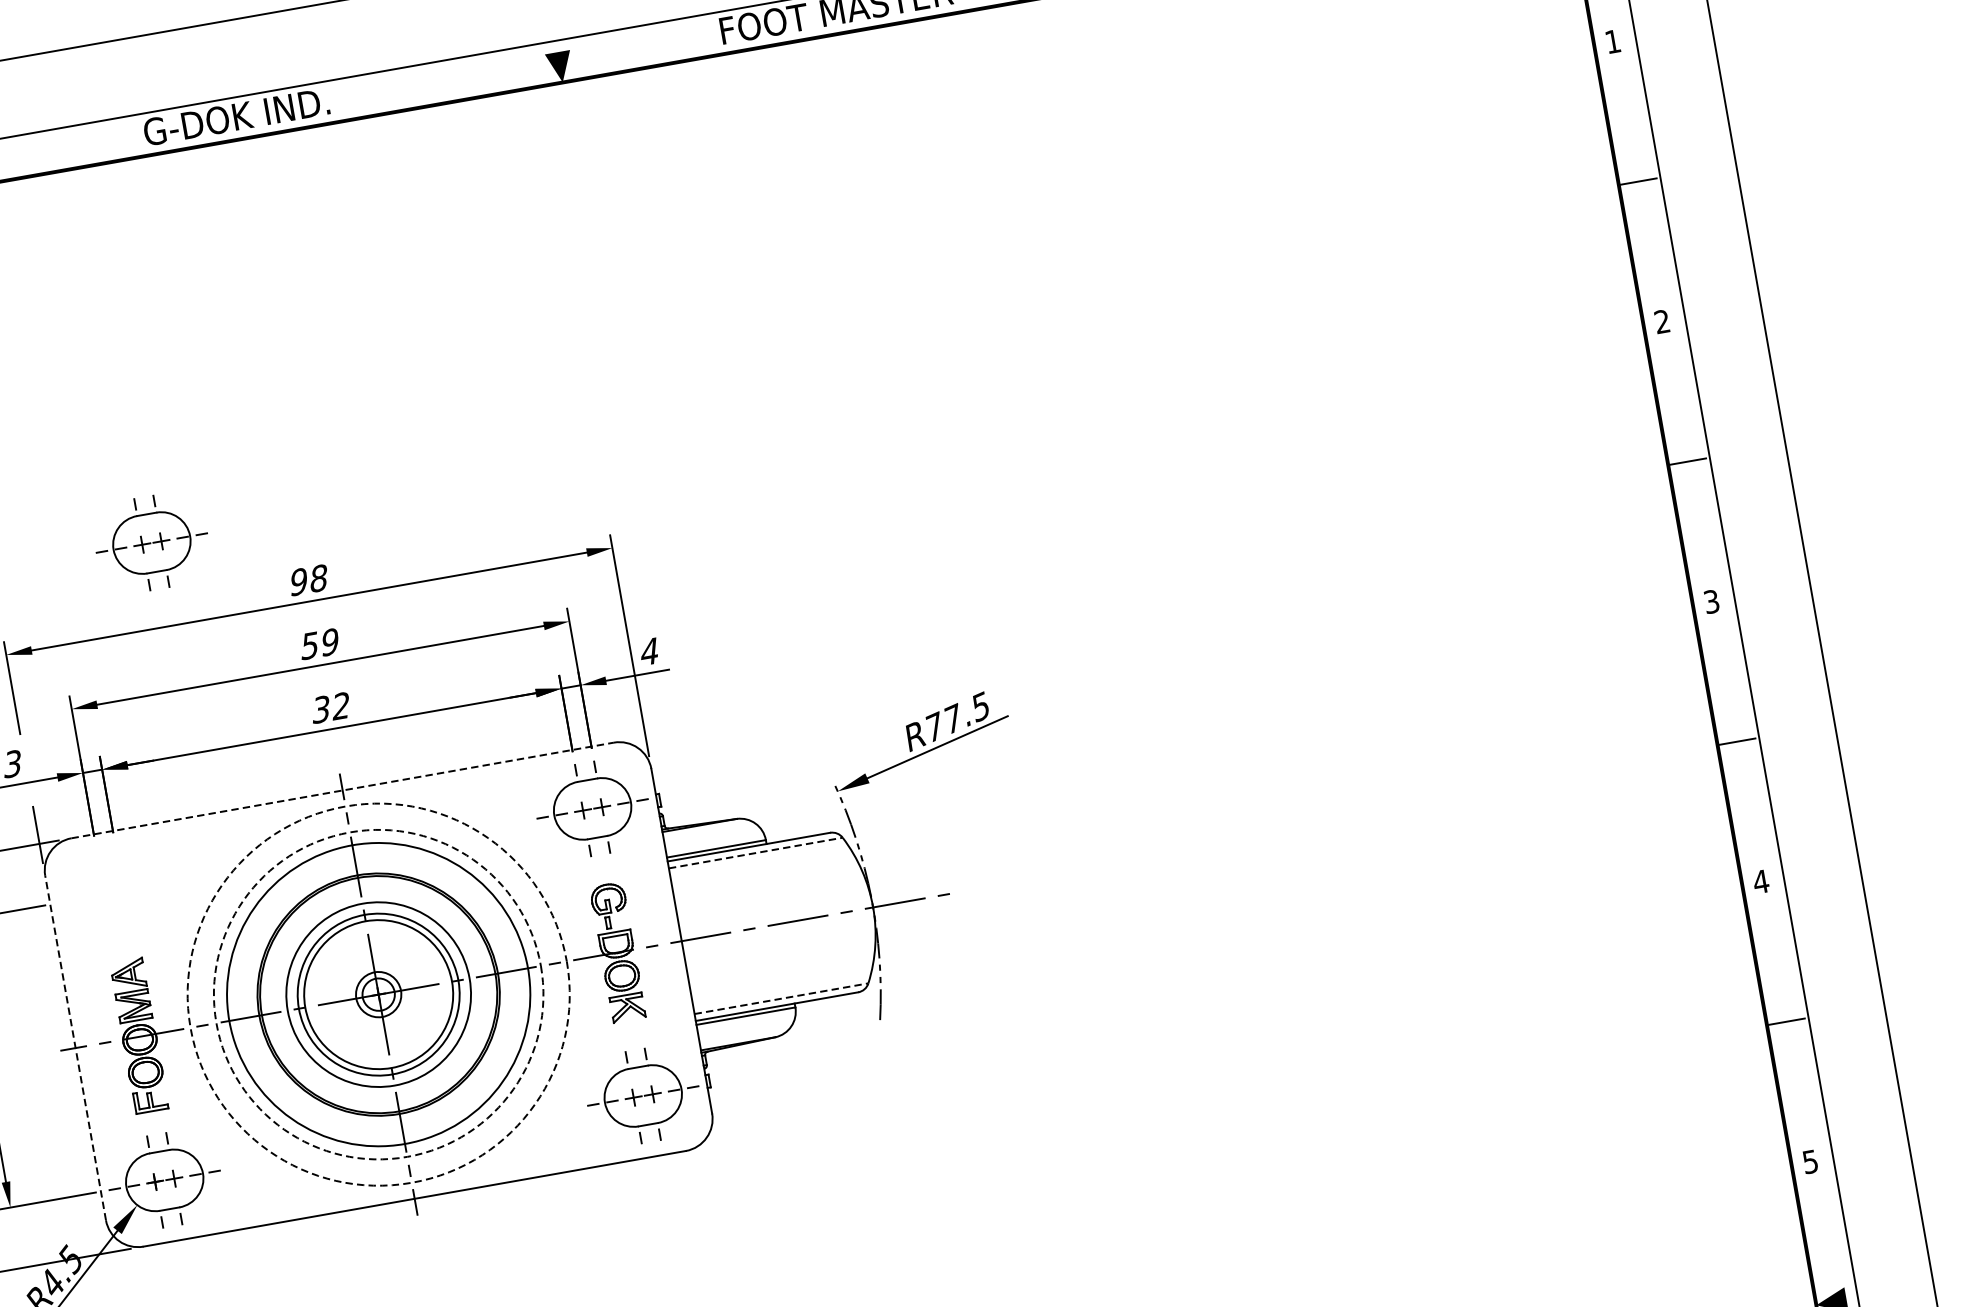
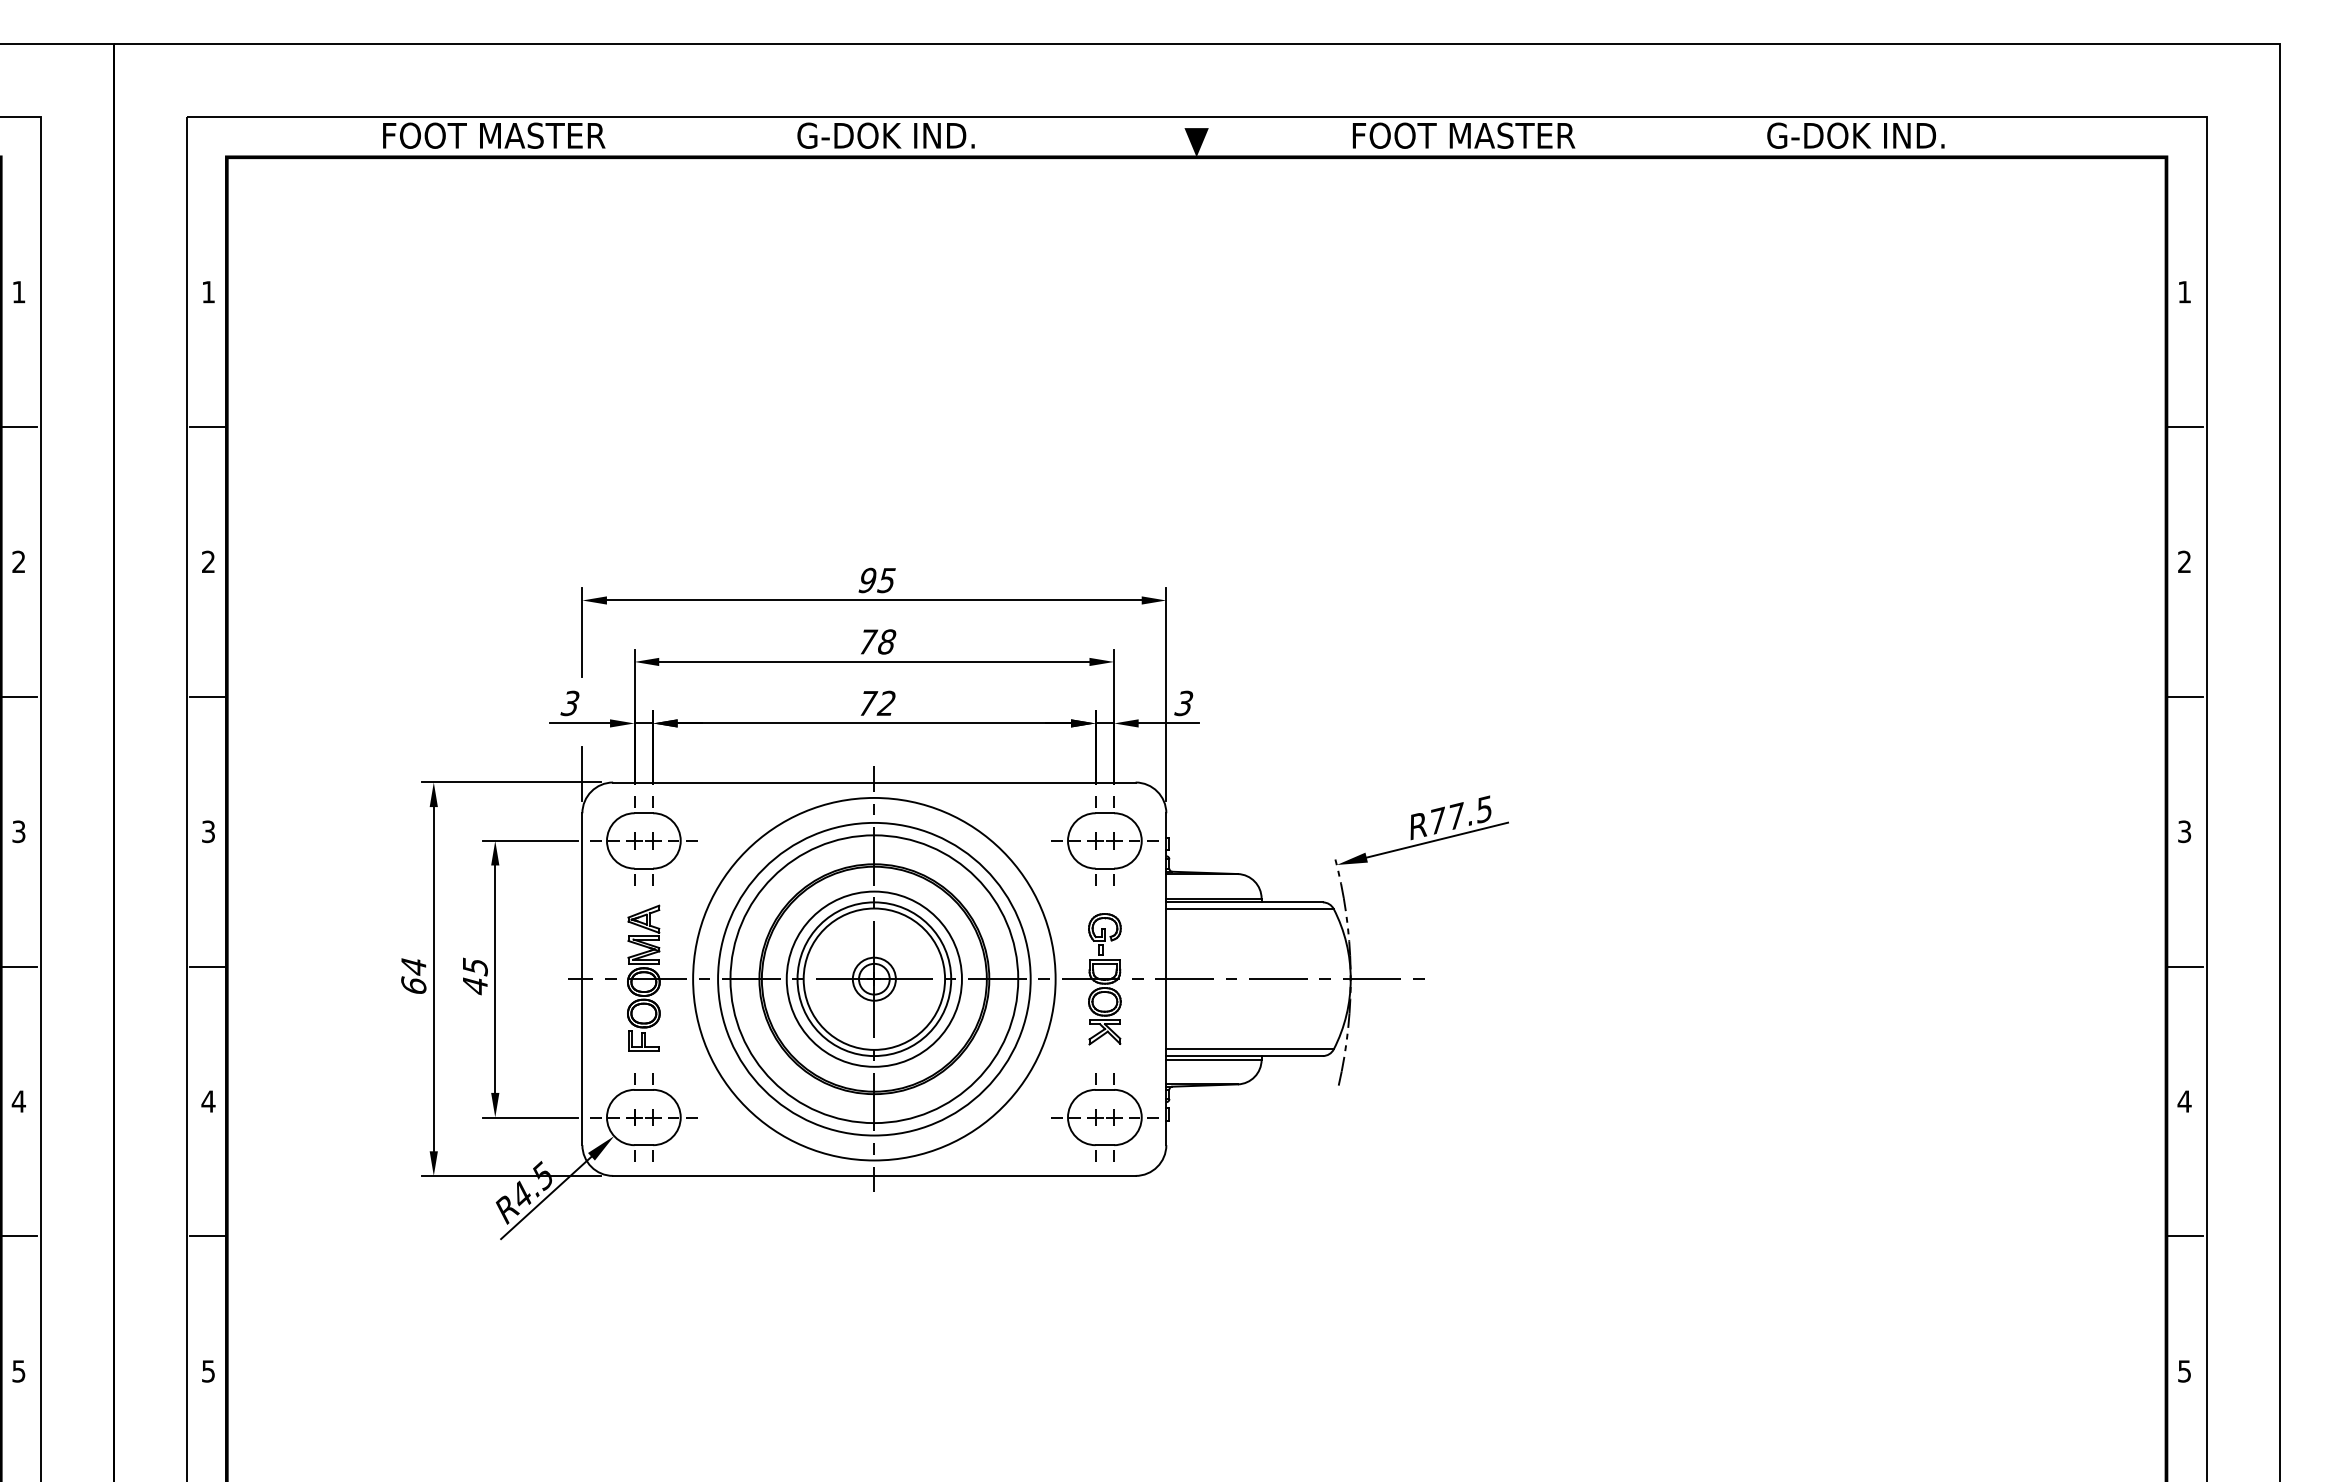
part: (151, 542) -> (643, 840), moved
text: (318, 578) -> (886, 580), 98 -> 95
text: (319, 643) -> (876, 641), 59 -> 78
text: (649, 651) -> (1183, 703), 4 -> 3
text: (321, 709) -> (867, 703), 32 -> 72
line: (342, 790) -> (874, 782), dashed -> solid
line: (756, 853) -> (1250, 909), dashed -> solid
circle: (378, 993) -> (874, 978), dashed -> solid
circle: (378, 993) -> (874, 978), dashed -> solid
line: (781, 998) -> (1250, 1049), dashed -> solid
line: (75, 1048) -> (582, 979), dashed -> solid

